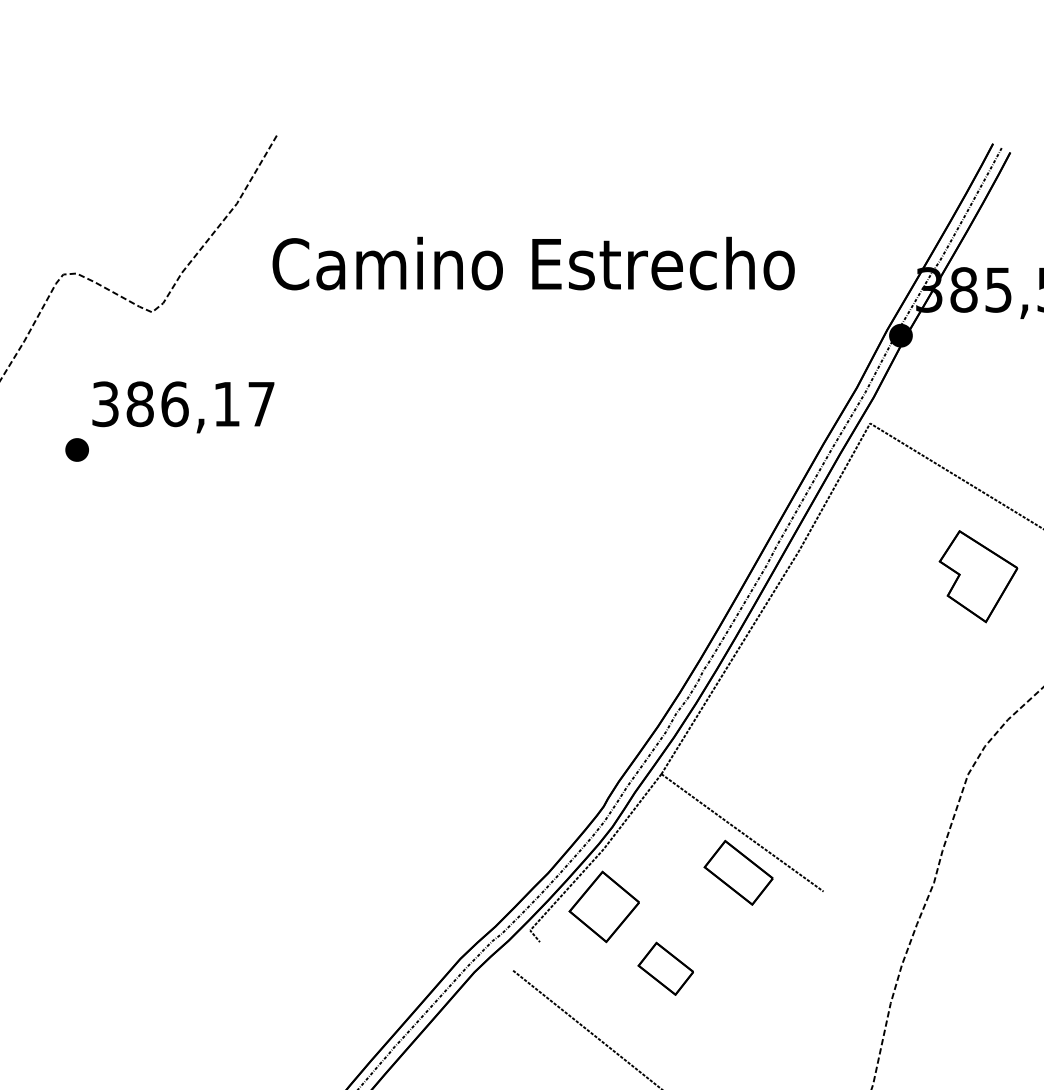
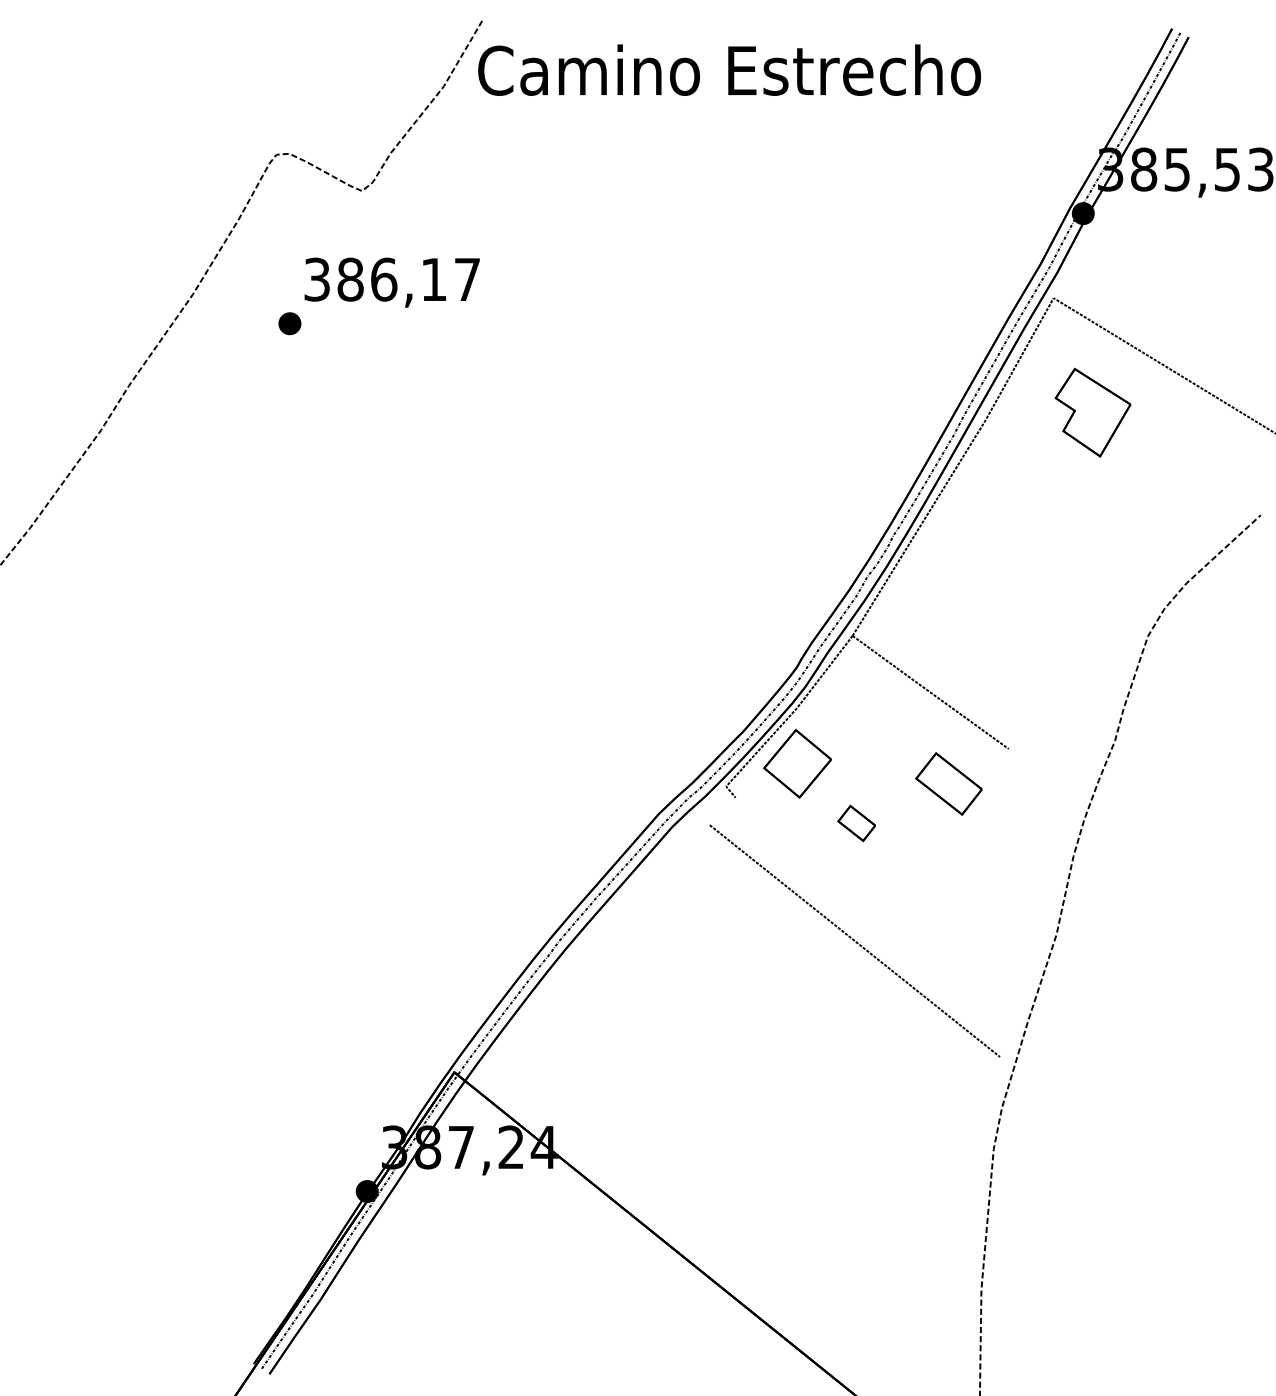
text: (533, 262) -> (729, 69), moved
part: (977, 576) -> (1092, 412), moved
part: (738, 872) -> (948, 783), moved
part: (665, 968) -> (856, 823), size x0.7

